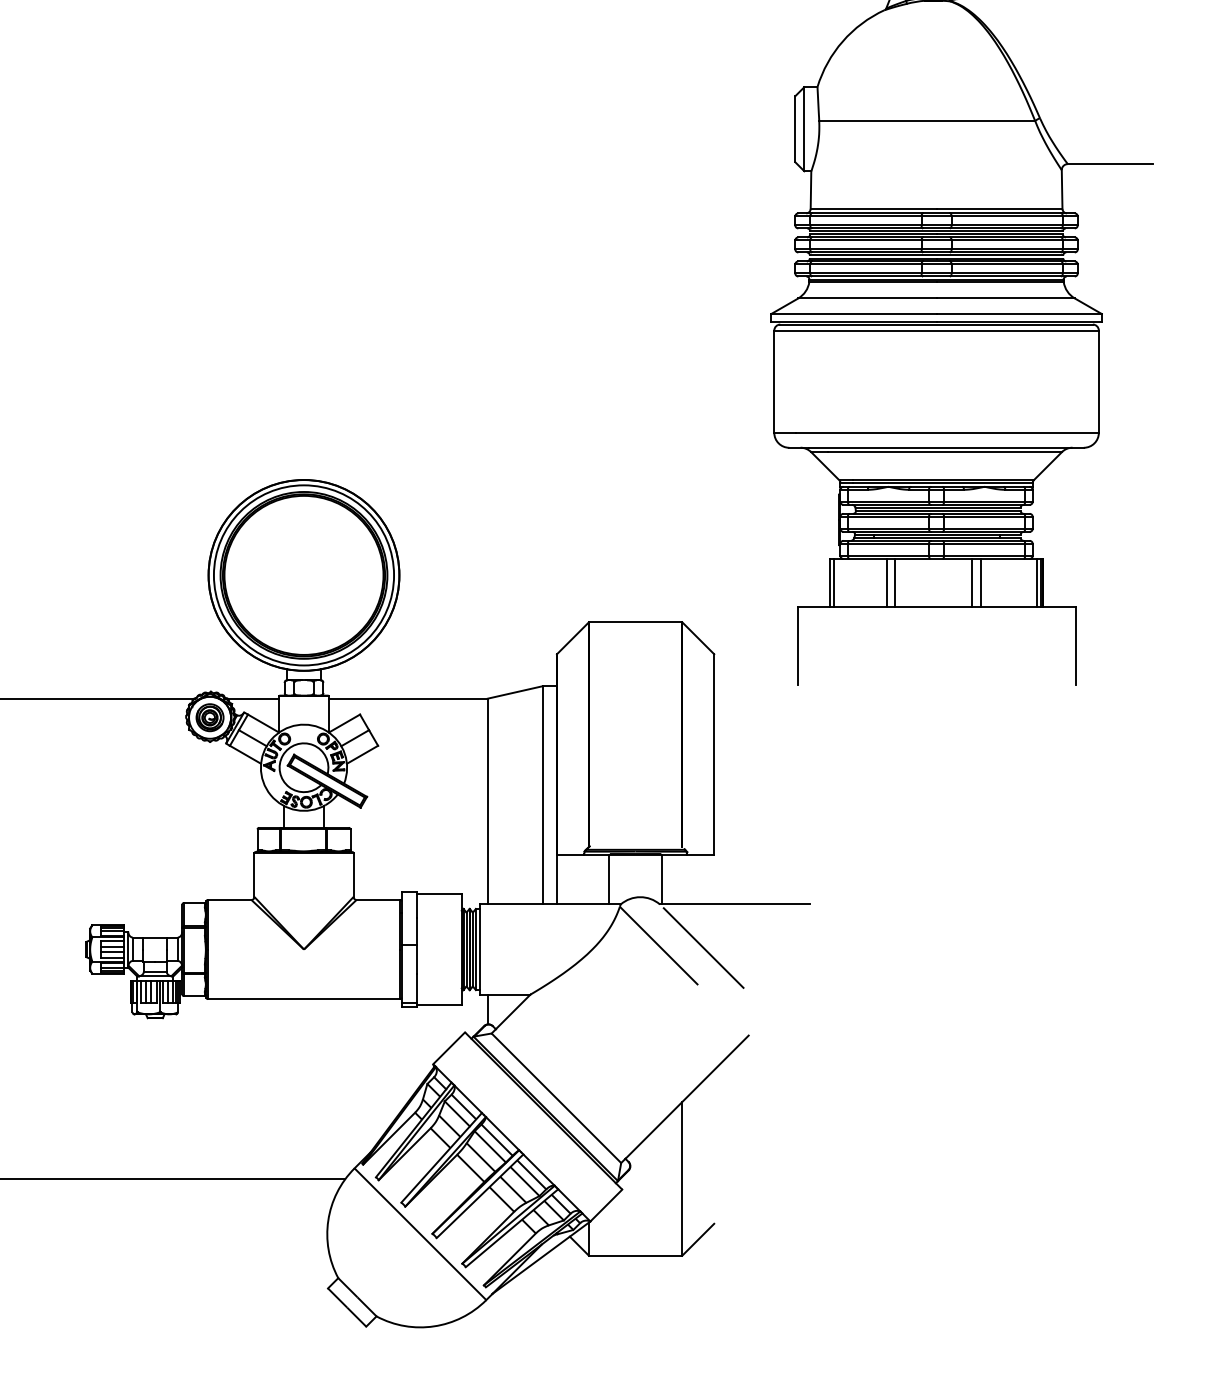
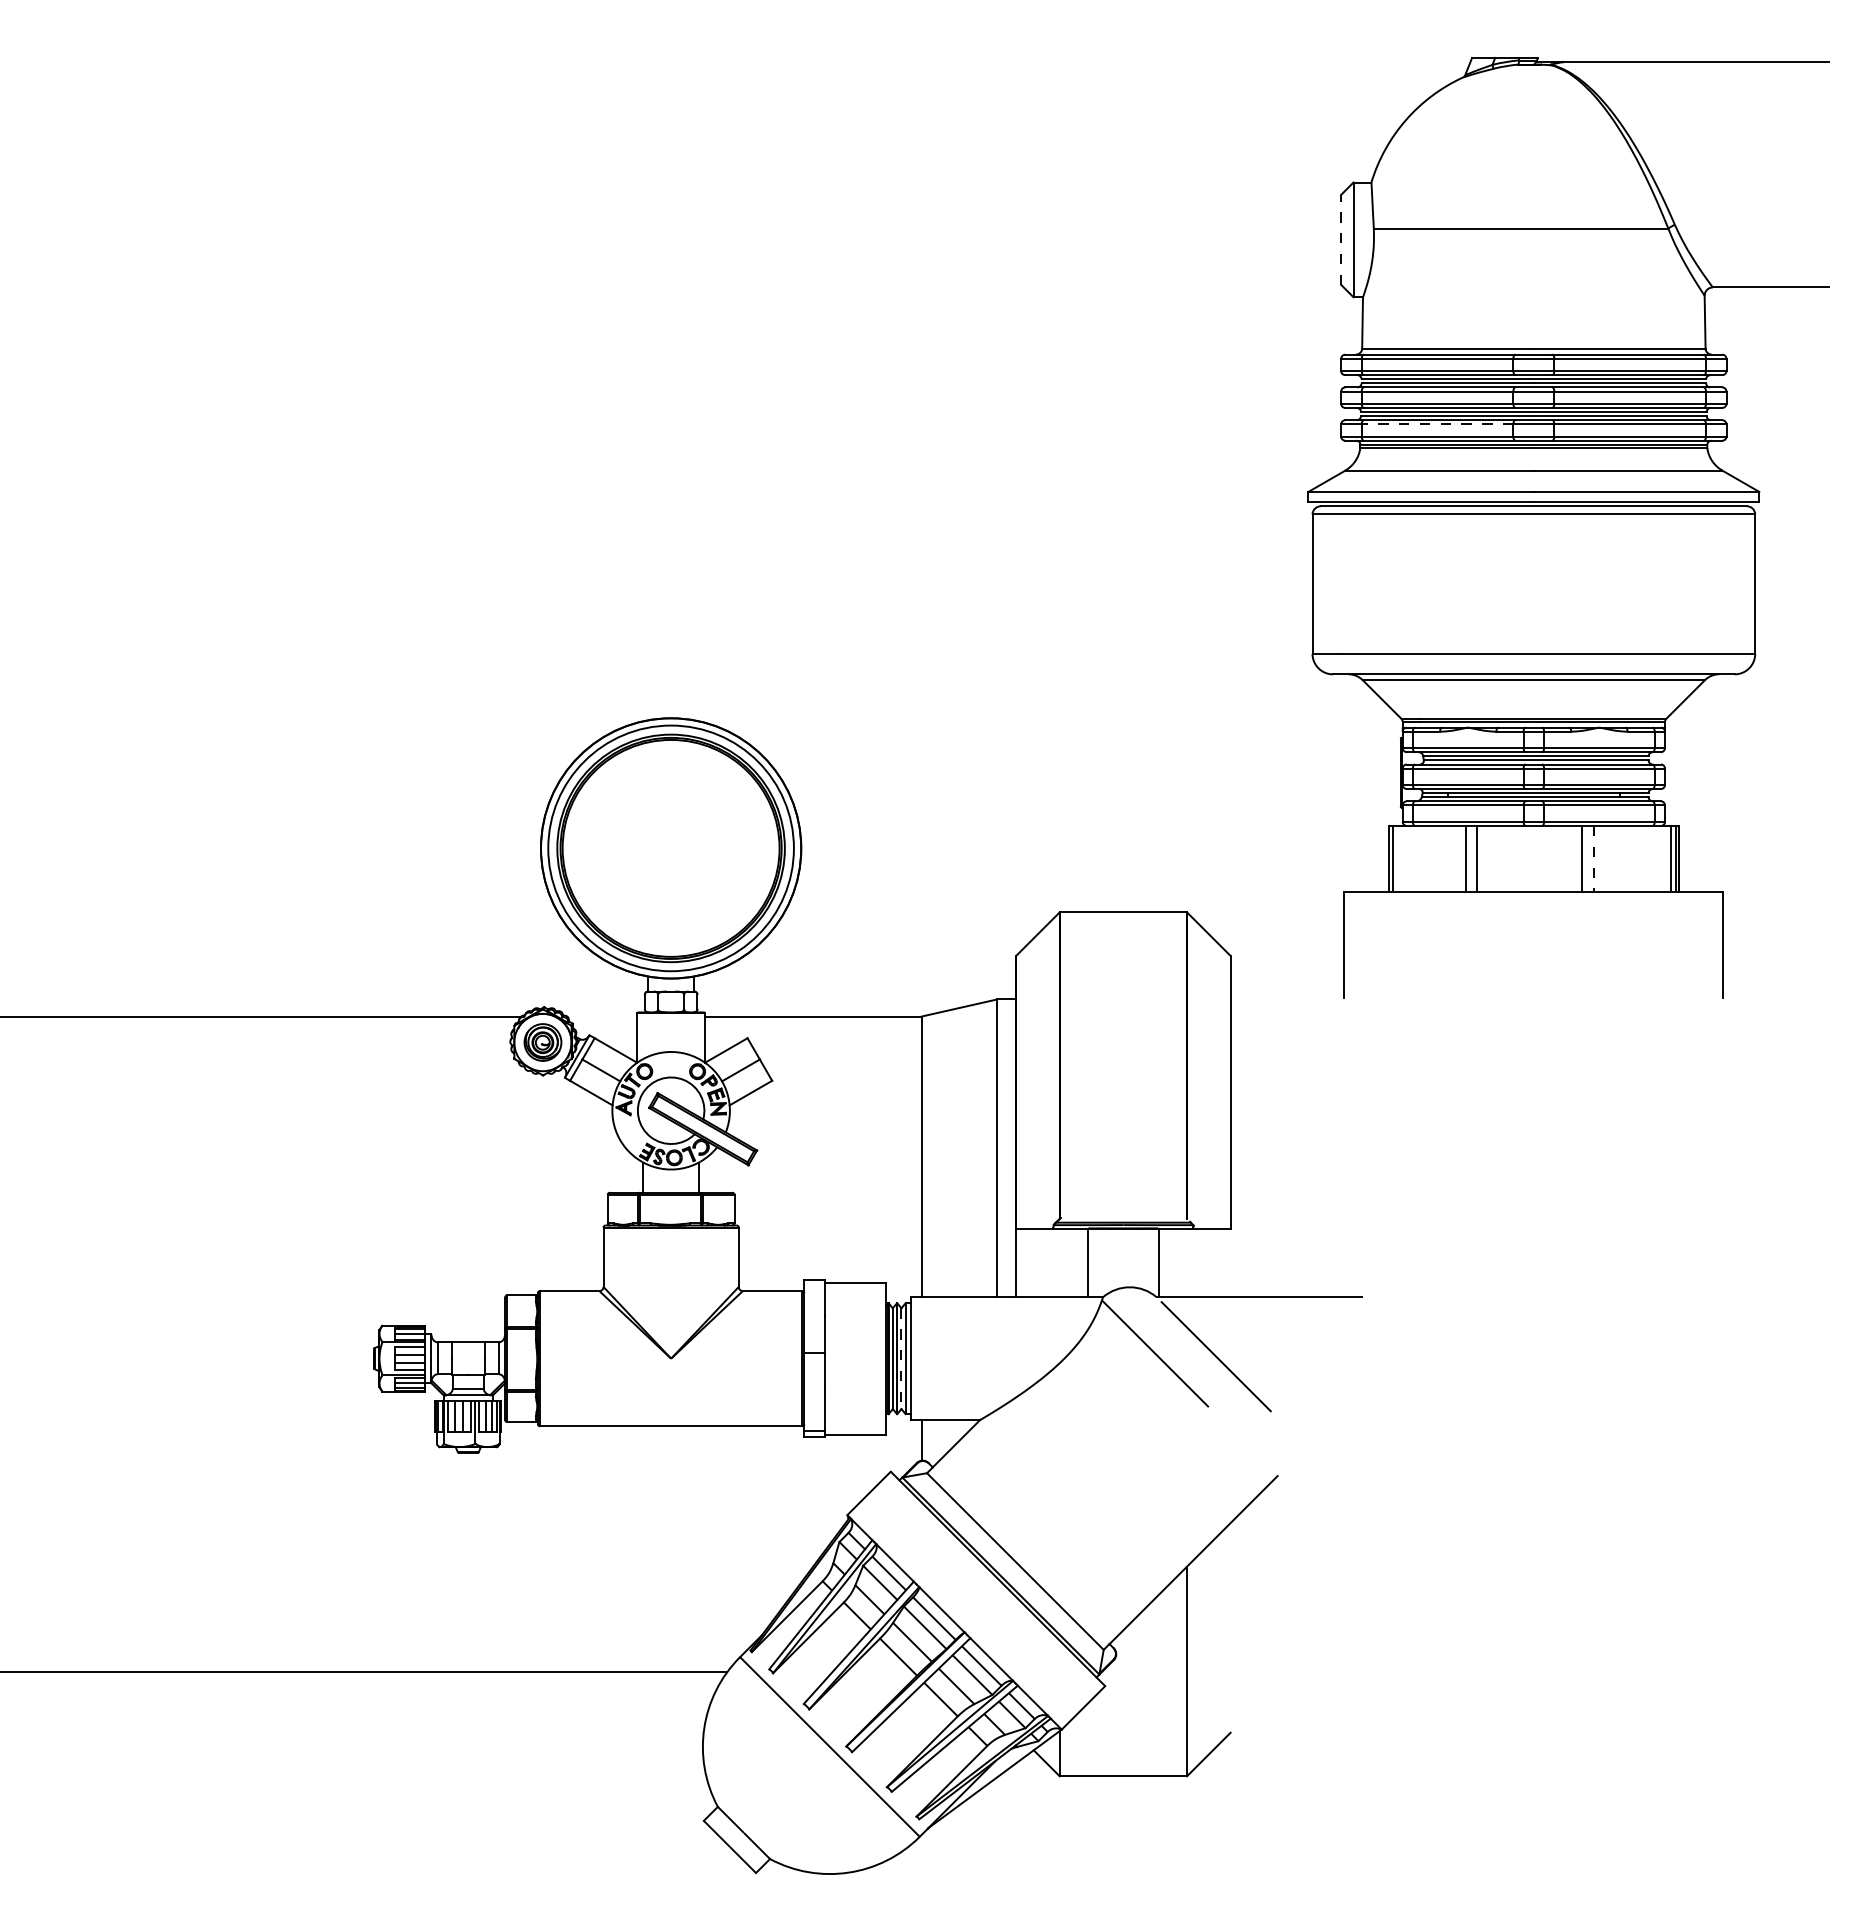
line: (795, 128) -> (1341, 239), solid -> dashed
line: (865, 264) -> (1437, 424), solid -> dashed
line: (980, 582) -> (1593, 858), solid -> dashed
line: (253, 698) -> (602, 1016), removed
line: (472, 950) -> (901, 1359), solid -> dashed

